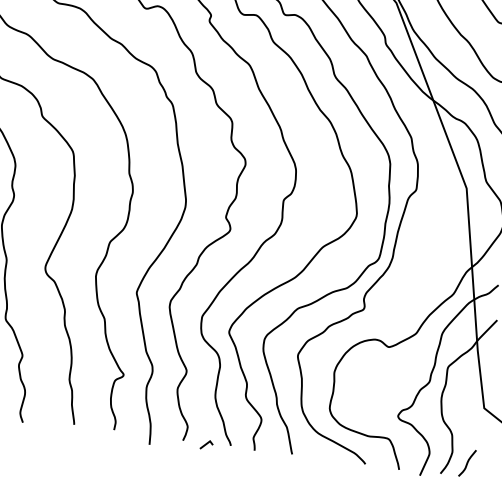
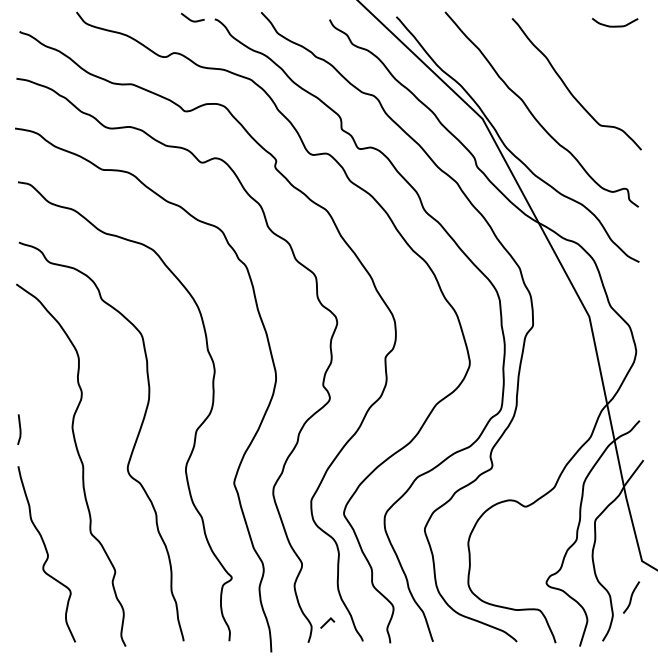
line: (206, 444) -> (327, 622), moved
curve: (467, 463) -> (631, 597), moved

